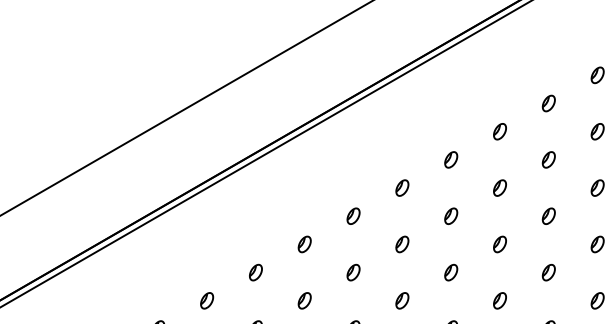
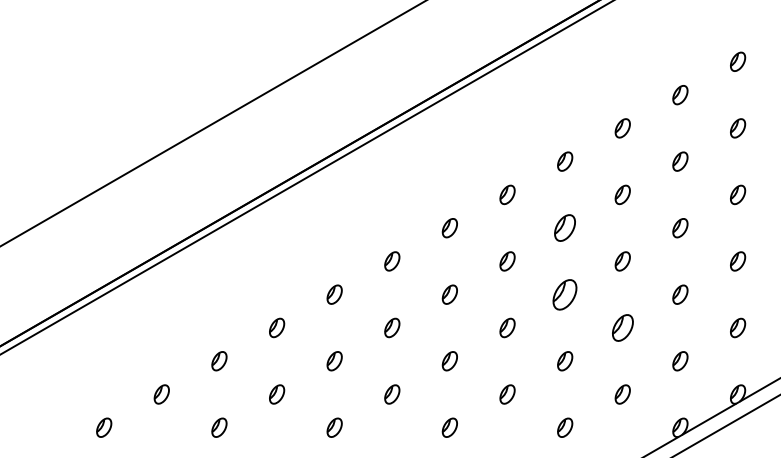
part: (451, 216) -> (565, 228), size x1.4
part: (451, 272) -> (565, 294), size x1.6
part: (499, 300) -> (622, 327), size x1.4

